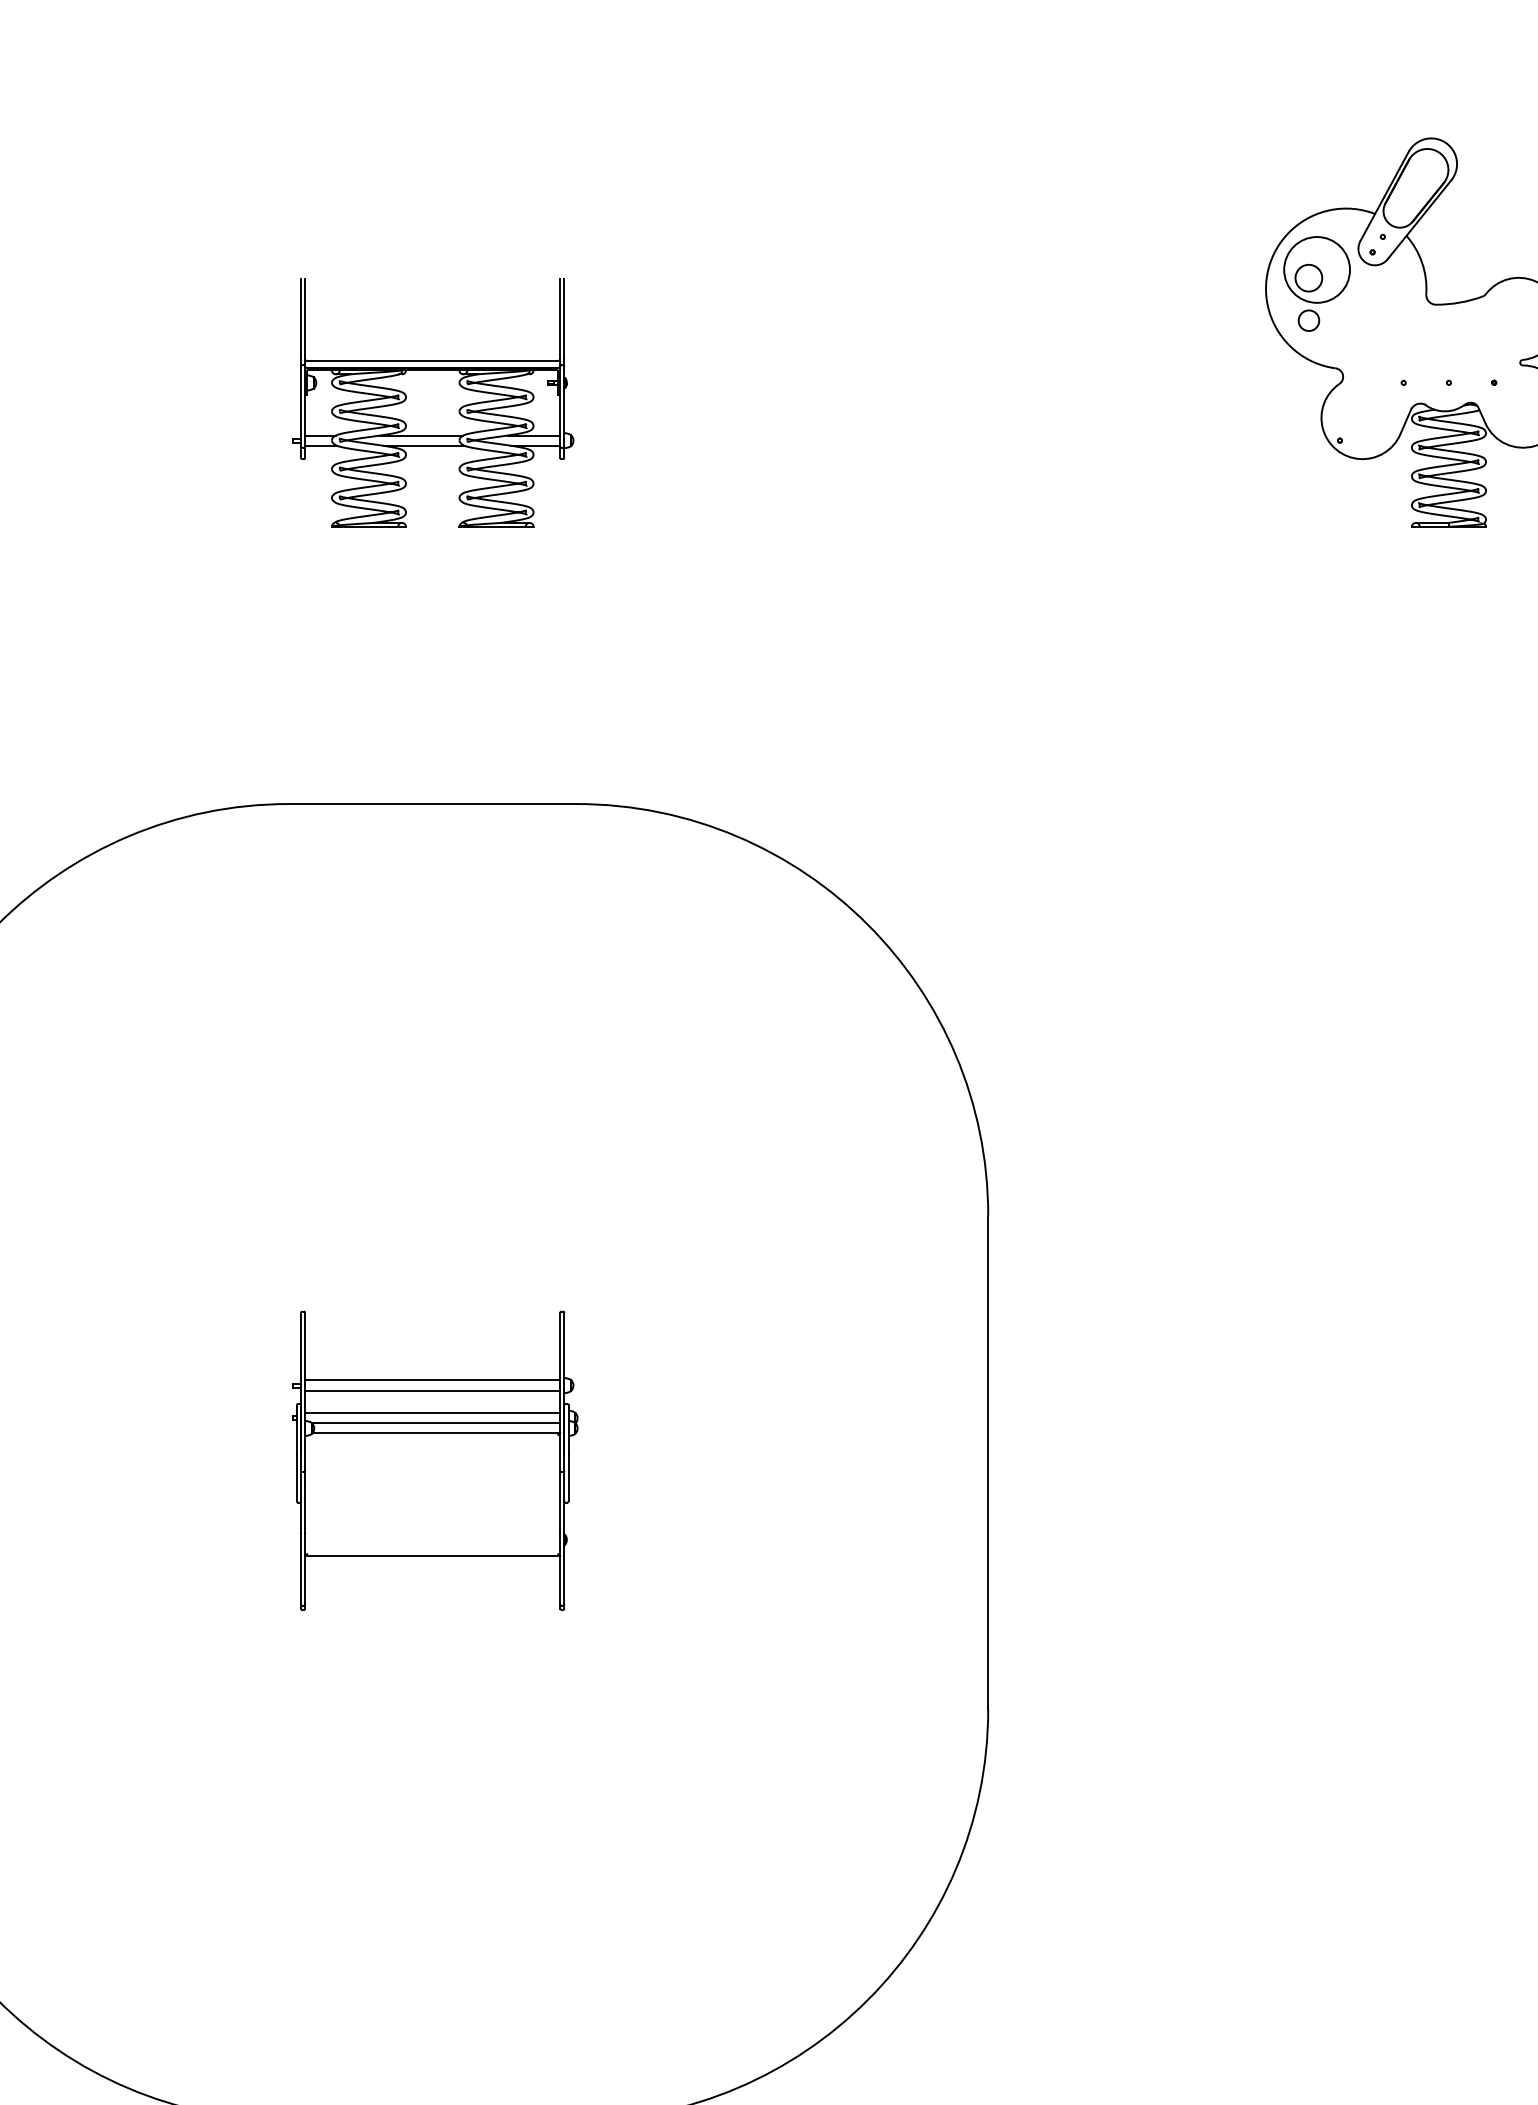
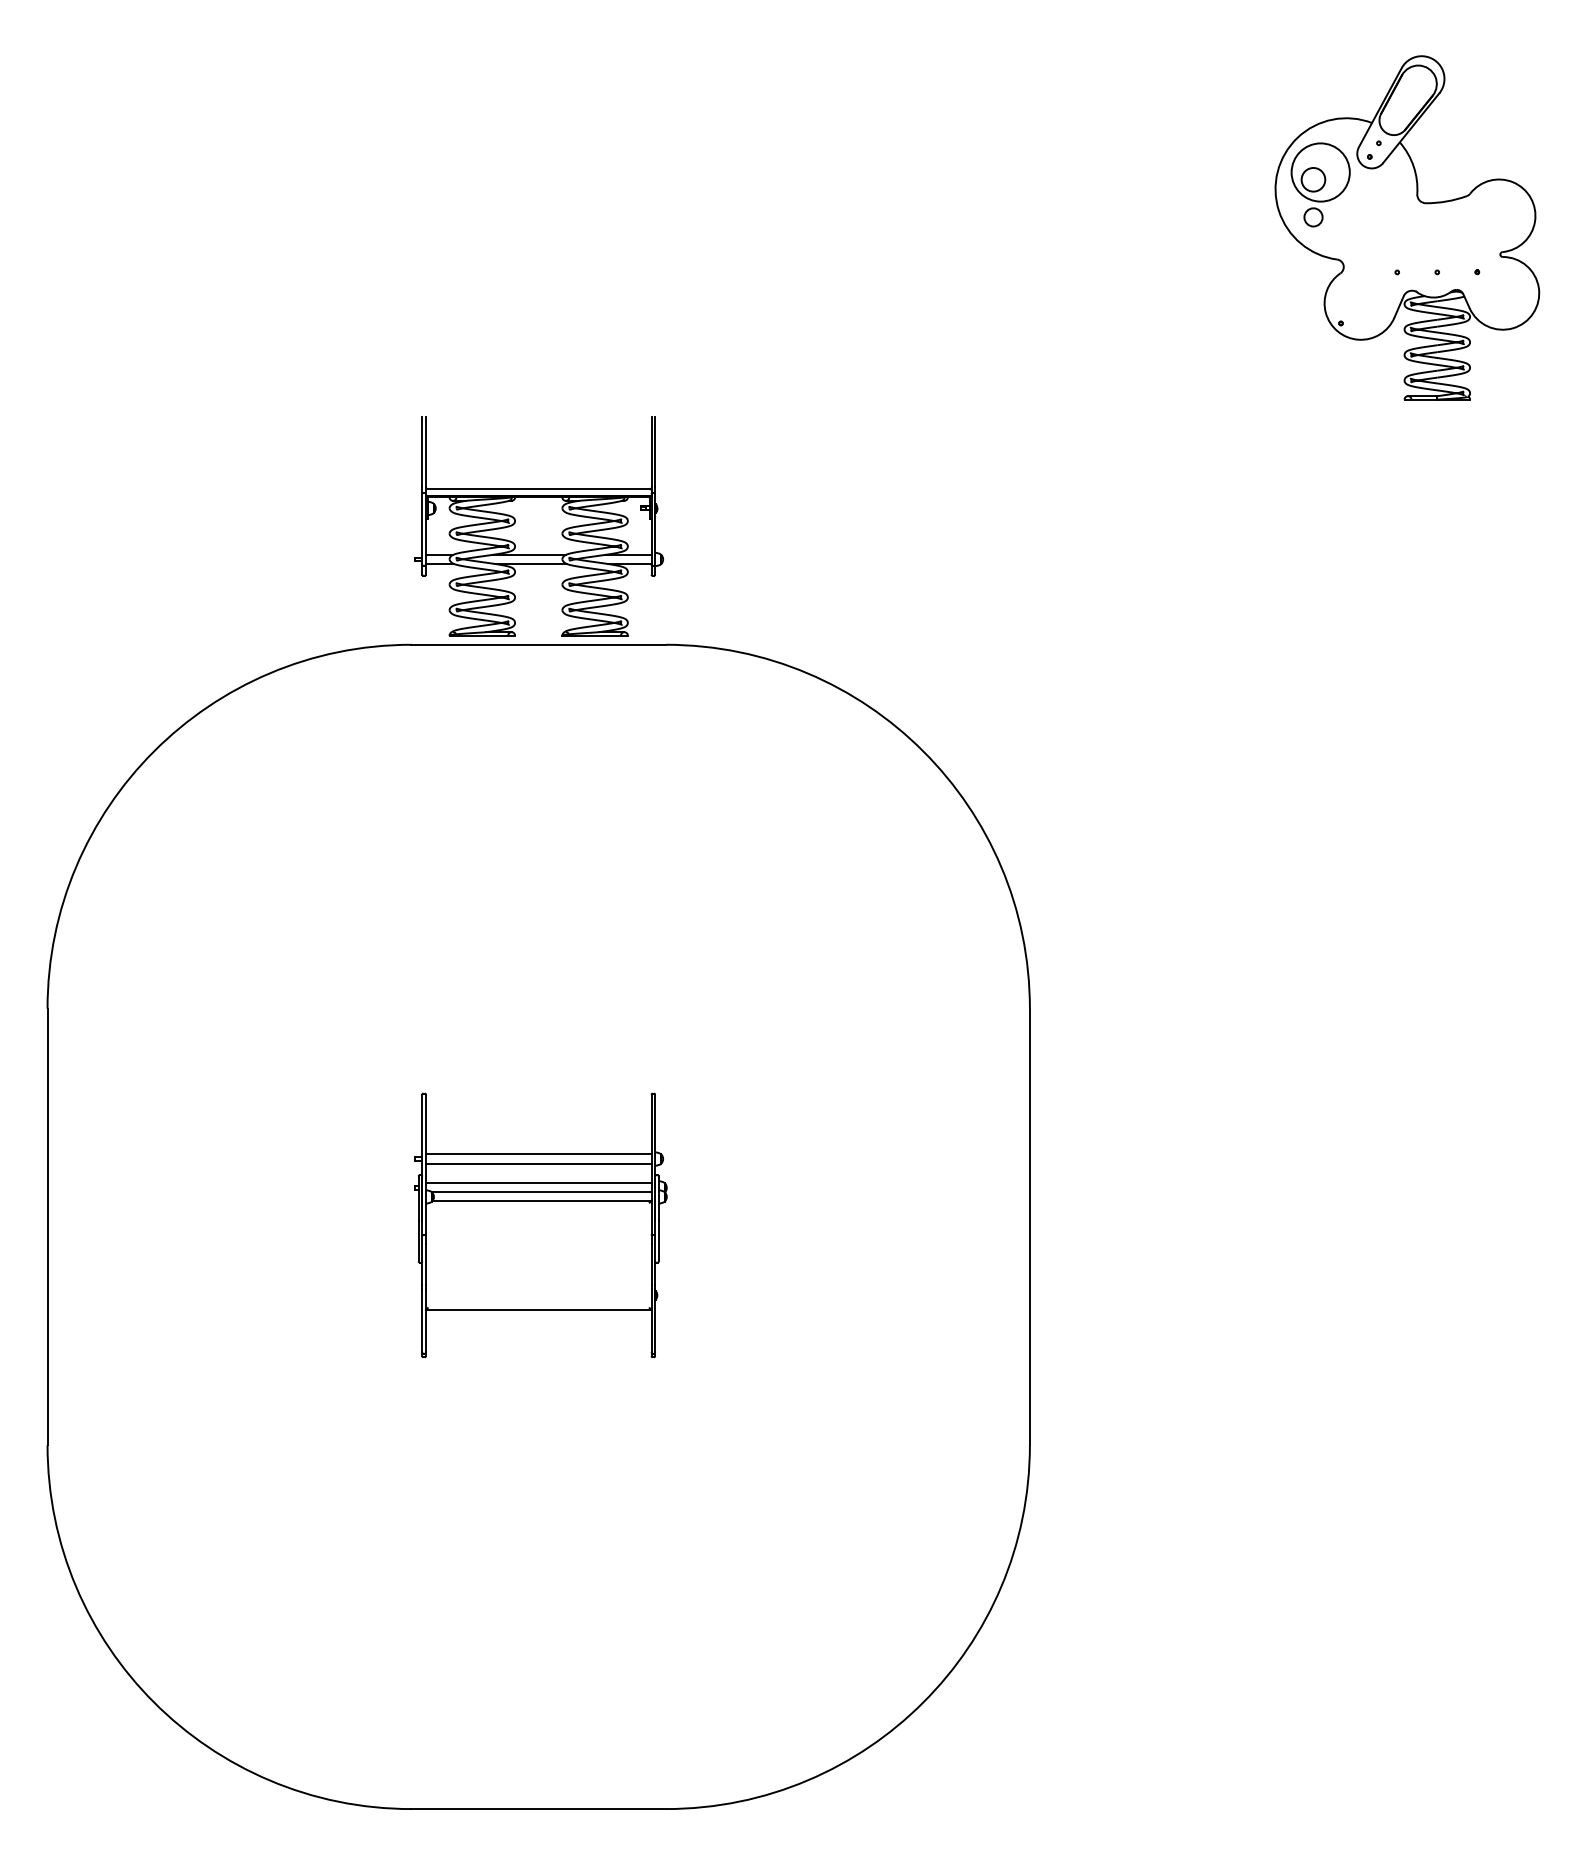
part: (432, 403) -> (538, 526), moved

